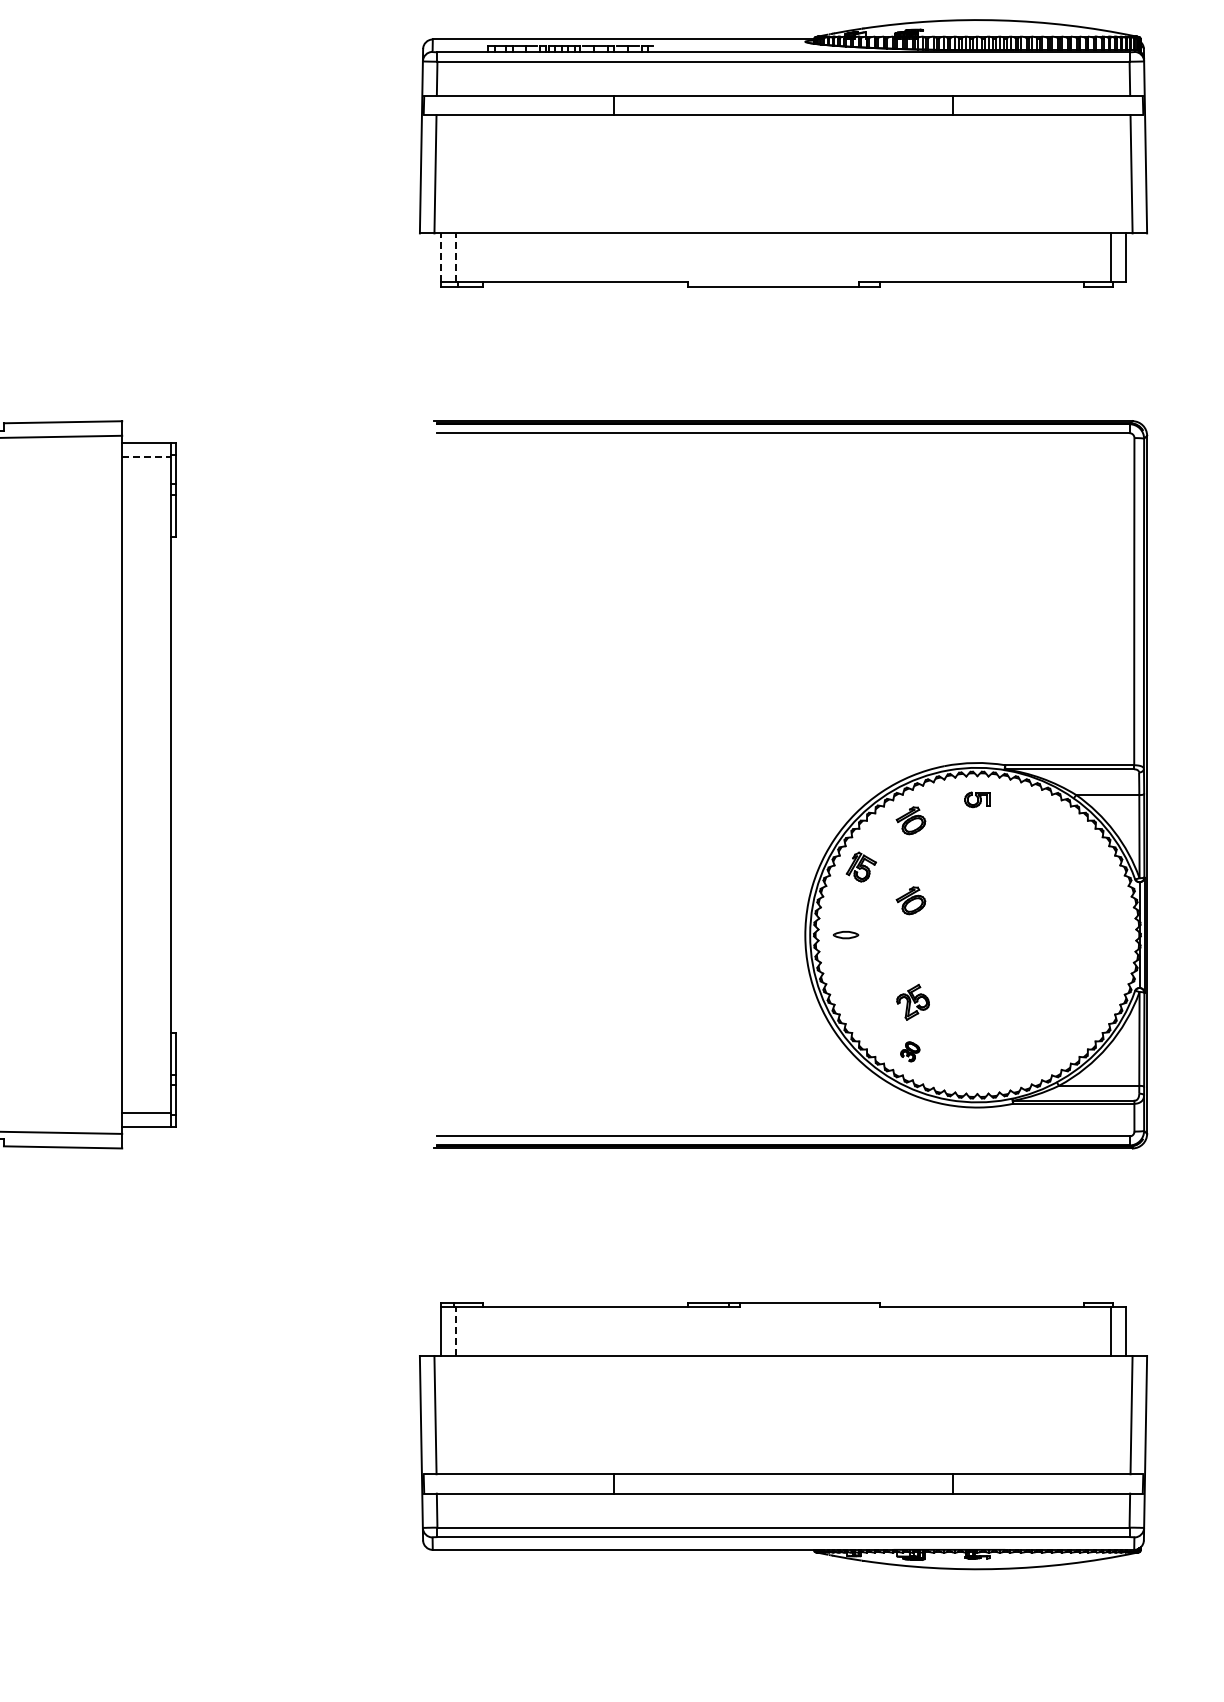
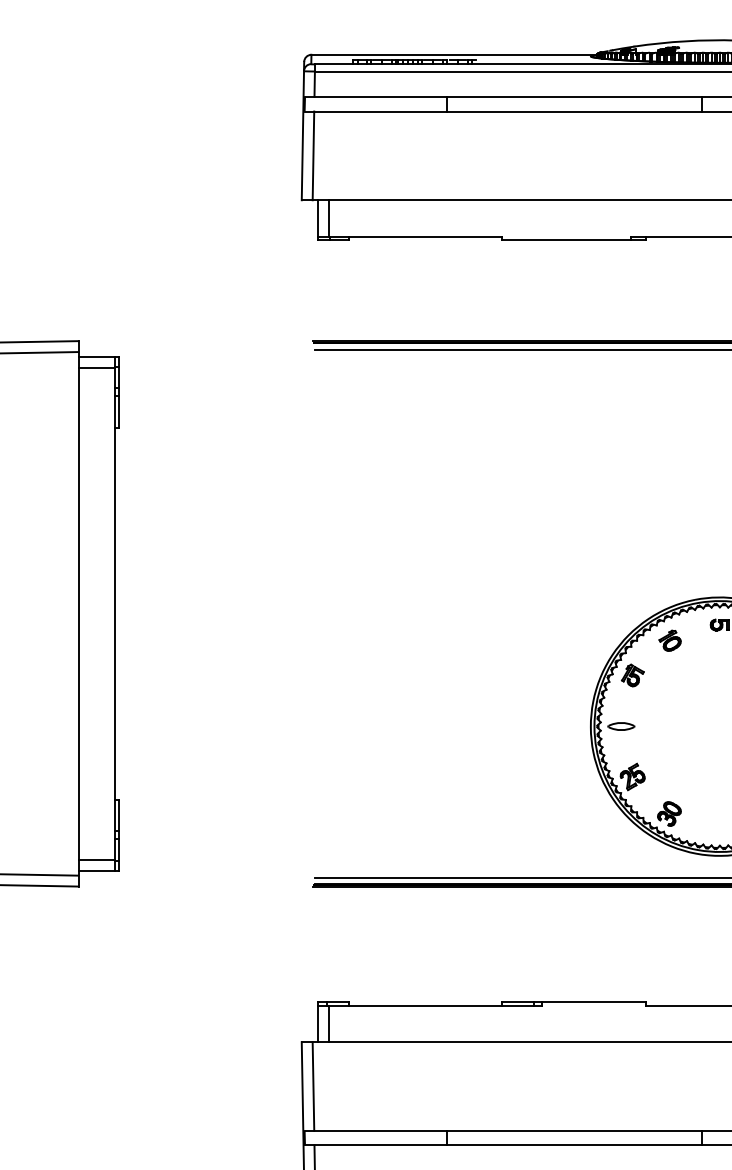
line: (441, 257) -> (317, 218), dashed -> solid
line: (455, 257) -> (328, 218), dashed -> solid
line: (146, 457) -> (96, 368), dashed -> solid
part: (910, 900) -> (669, 700), removed
part: (845, 934) -> (620, 726), size x1.43
part: (912, 1001) -> (632, 776), moved
part: (910, 1051) -> (669, 813), size x1.67
line: (455, 1331) -> (328, 1023), dashed -> solid

